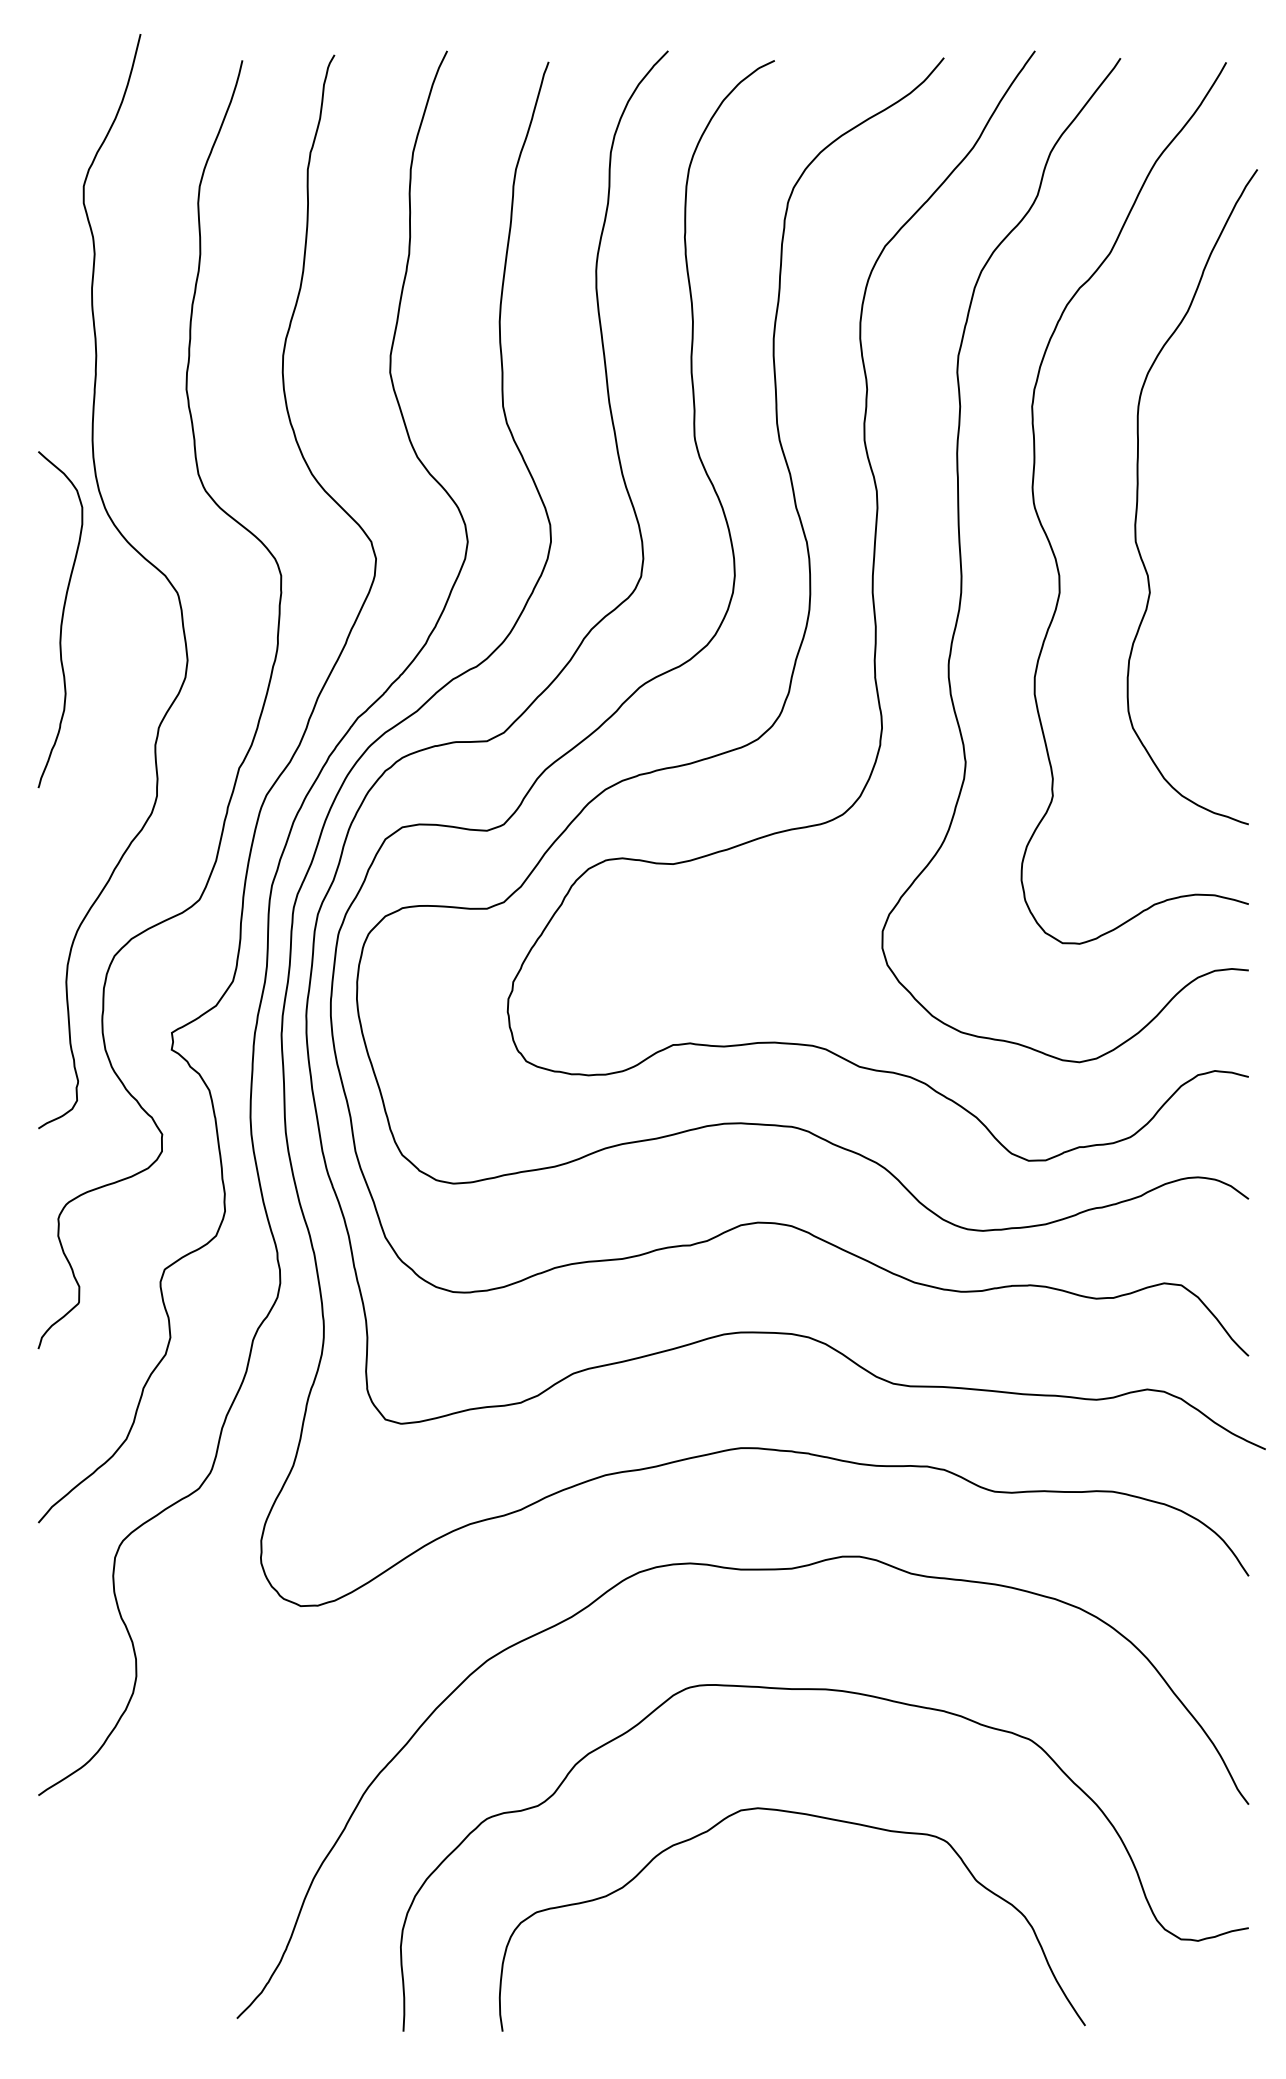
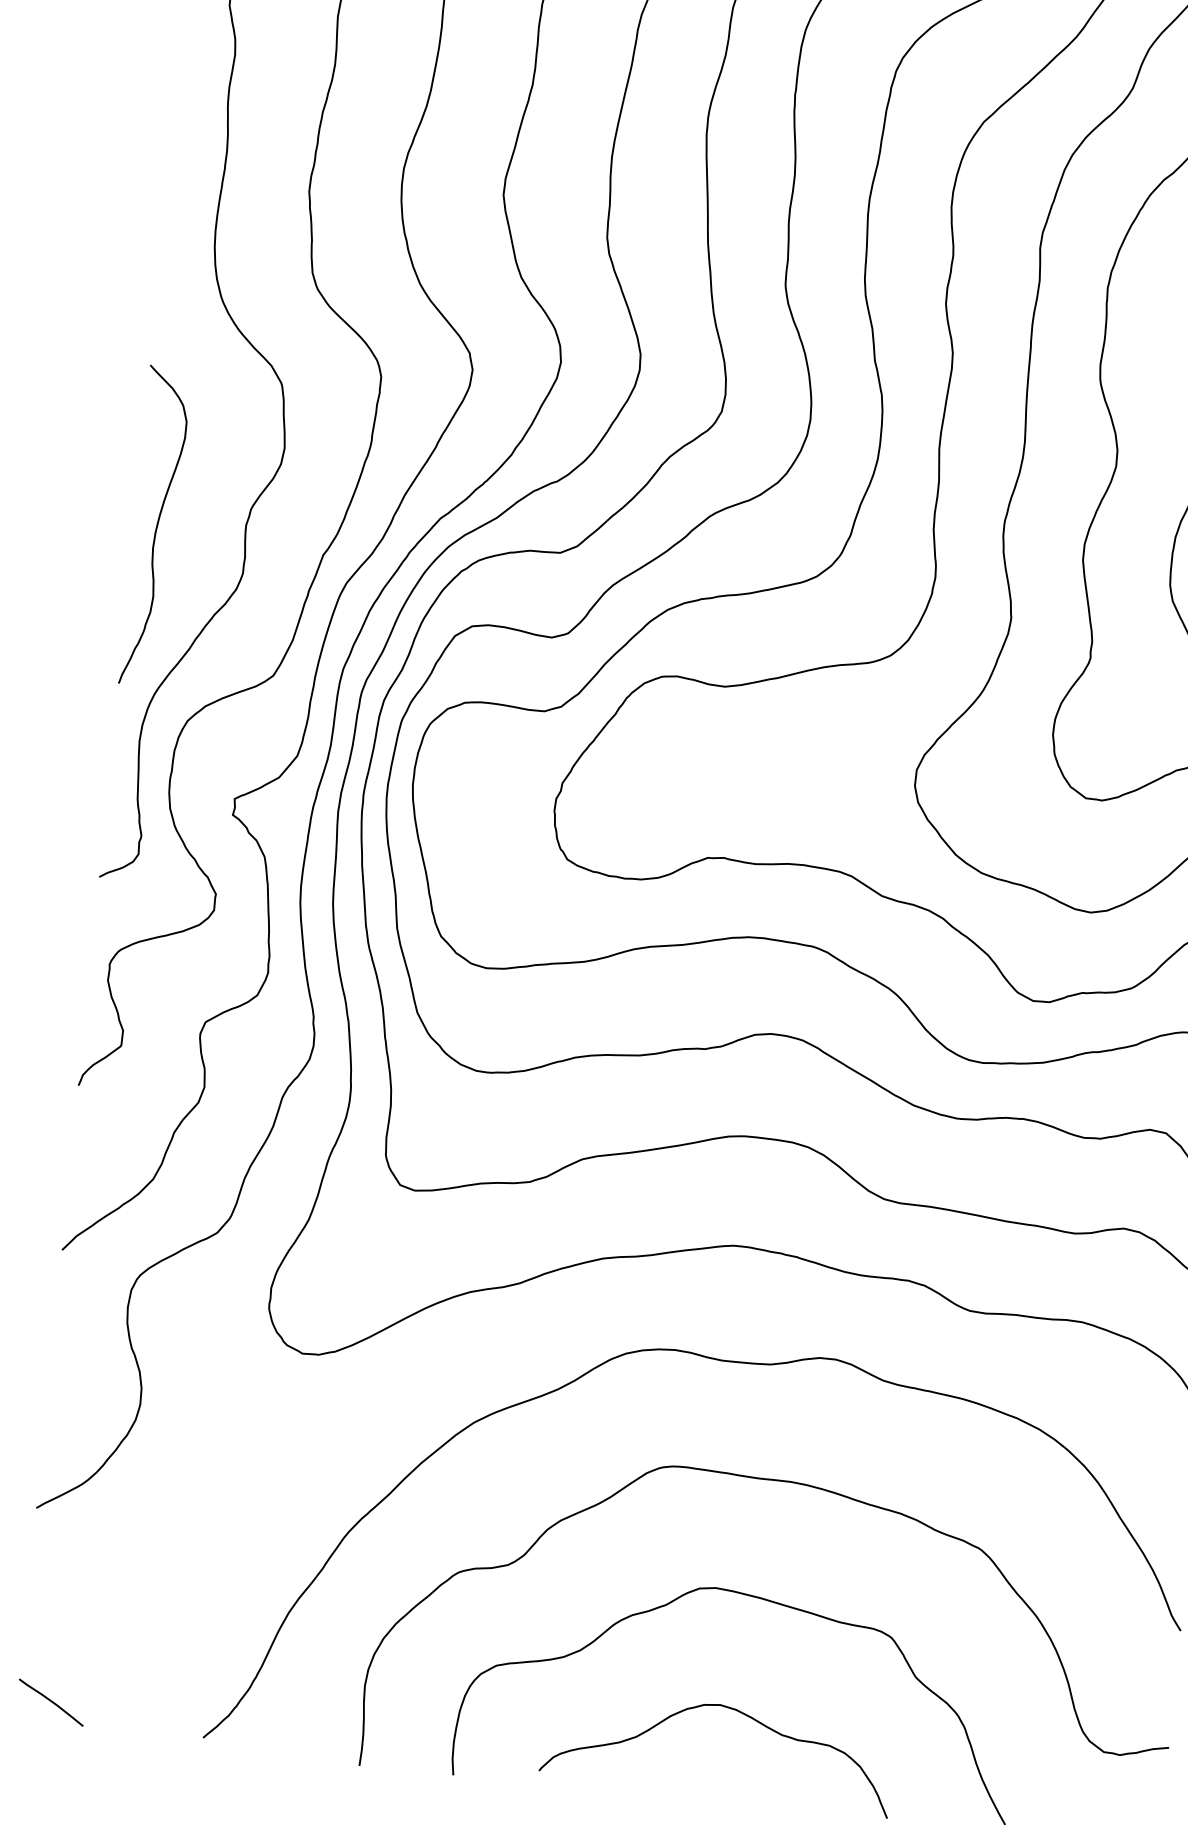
curve: (61, 619) -> (156, 526), moved
curve: (785, 1933) -> (730, 1709), added
curve: (74, 1997) -> (51, 1702), added

